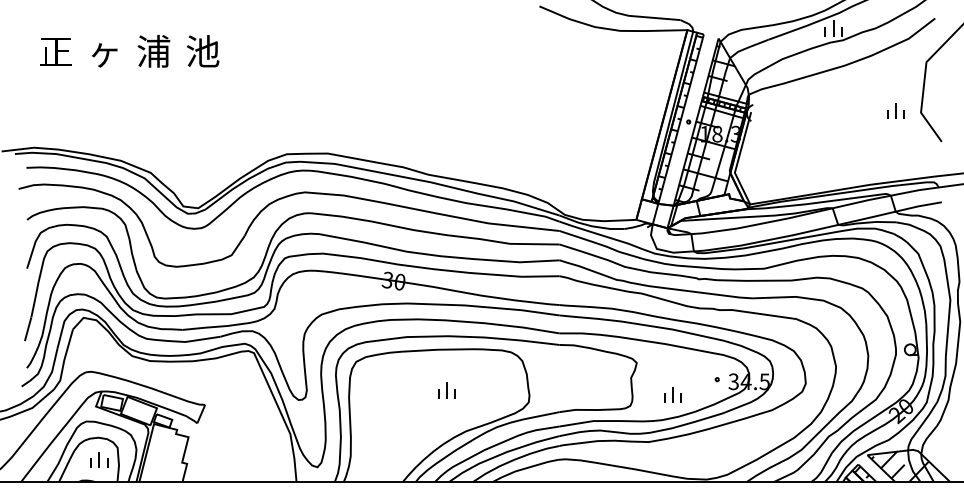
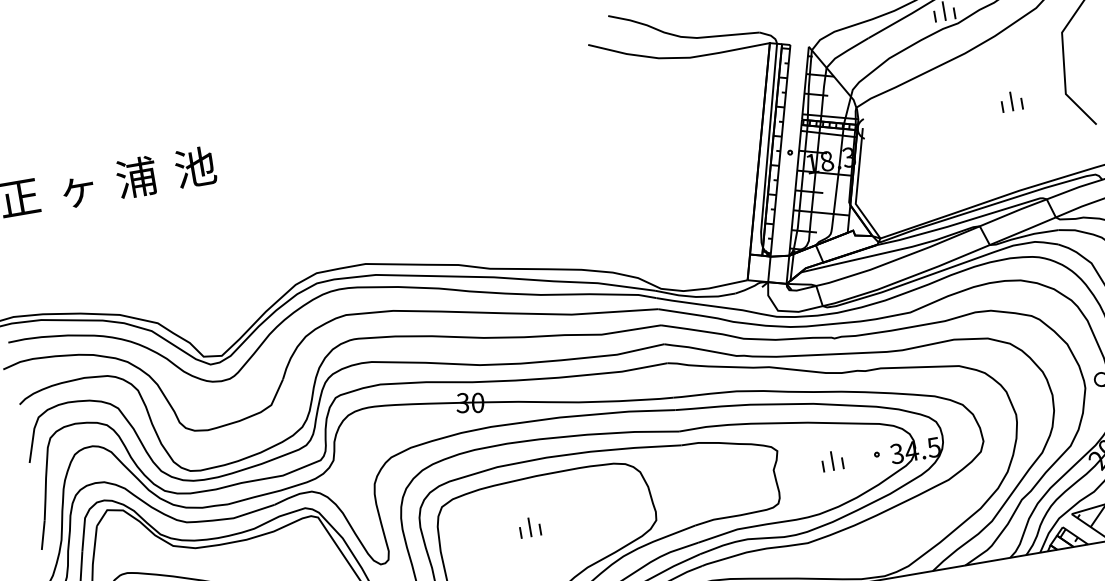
part: (895, 110) -> (1011, 100), moved
part: (446, 390) -> (529, 527), moved
part: (672, 394) -> (831, 460), moved

